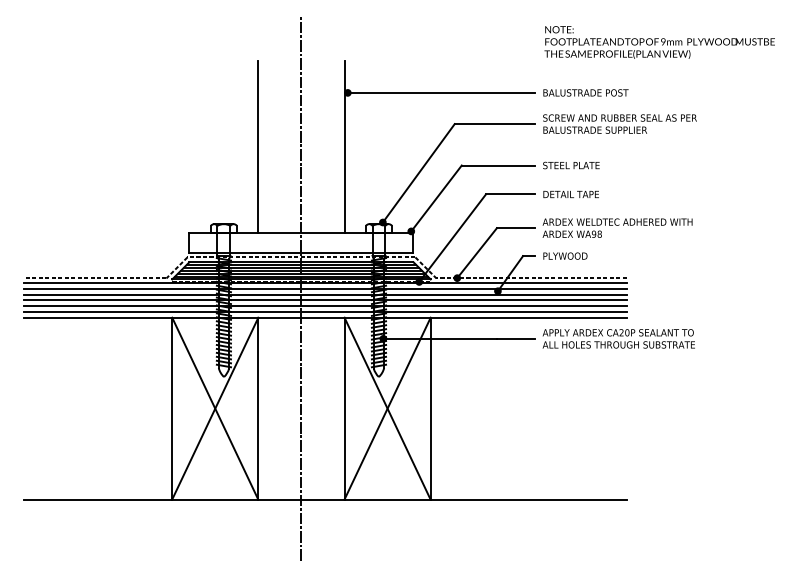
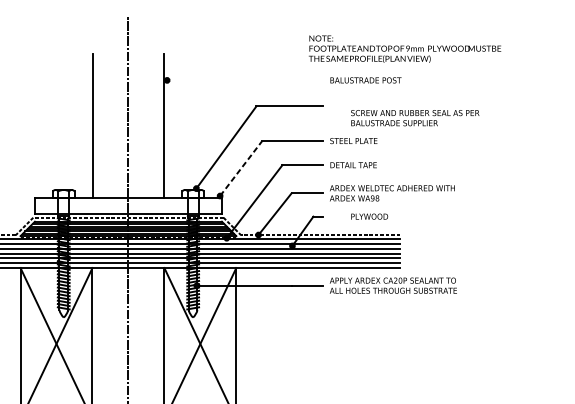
text: (659, 42) -> (404, 49), moved
line: (440, 92) -> (244, 80), removed
text: (619, 123) -> (414, 117), moved
line: (436, 198) -> (241, 168), solid -> dashed
text: (565, 255) -> (369, 216), moved

